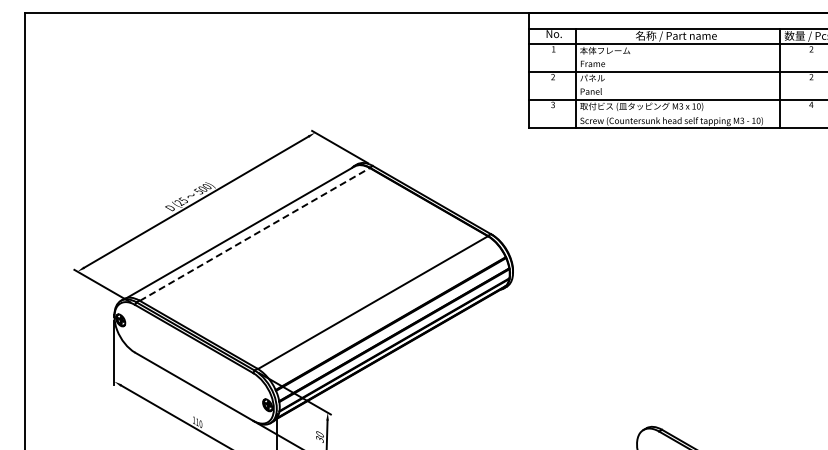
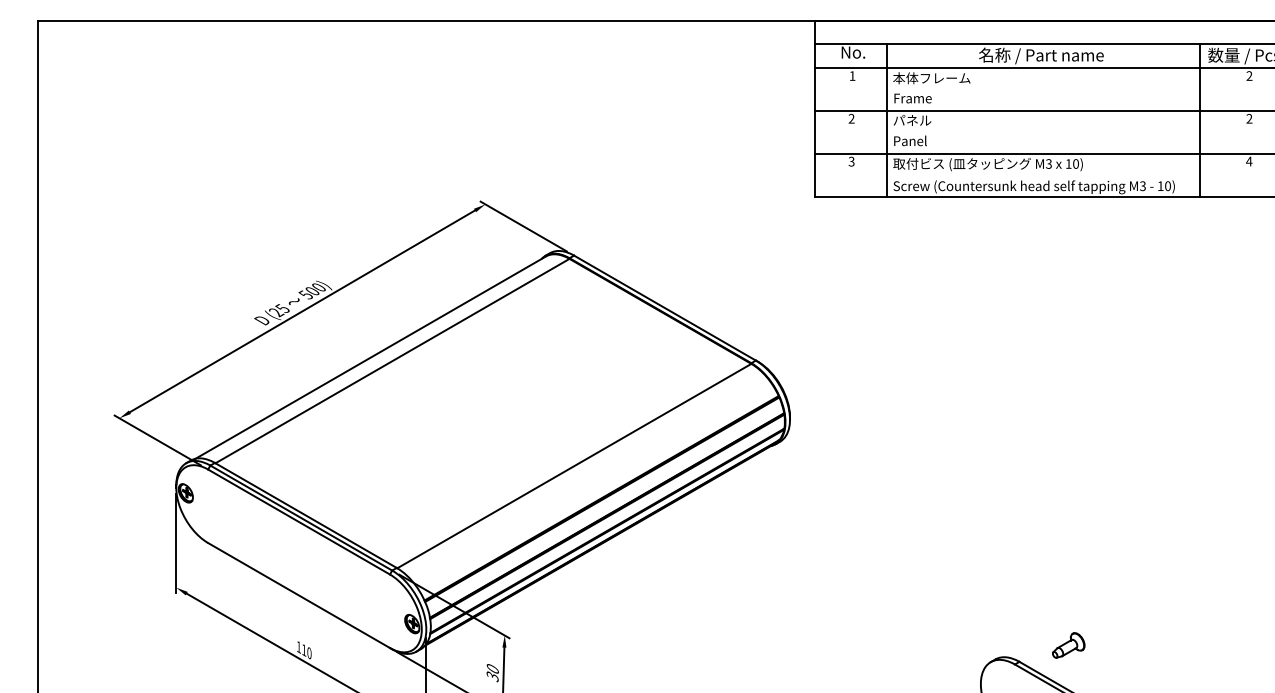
line: (254, 234) -> (391, 361), dashed -> solid
part: (694, 419) -> (1069, 645), added

